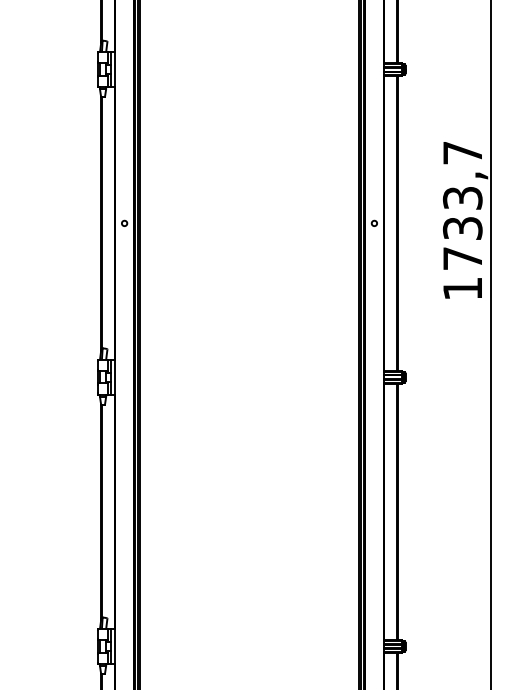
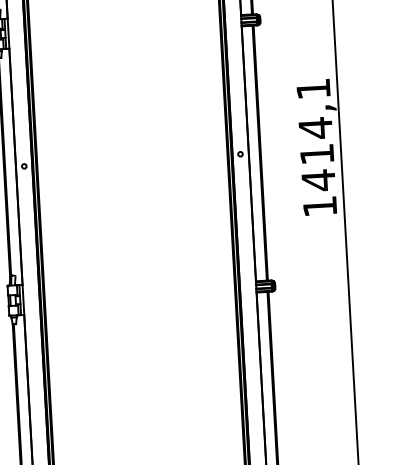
text: (462, 206) -> (315, 135), 1733,7 -> 1414,1

